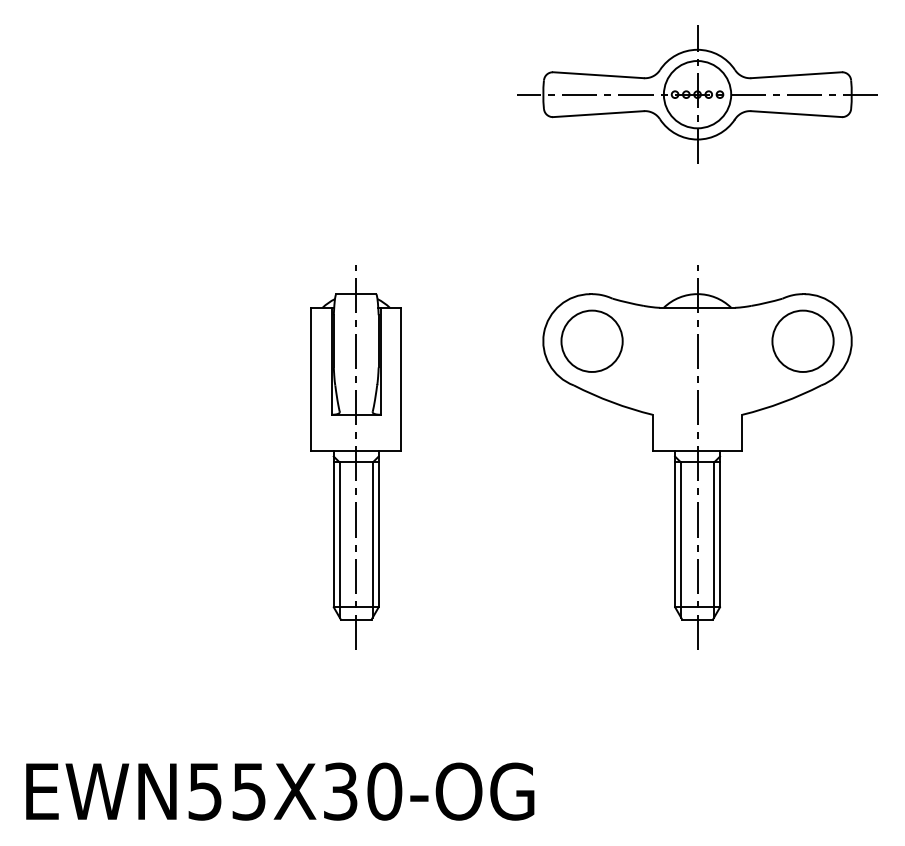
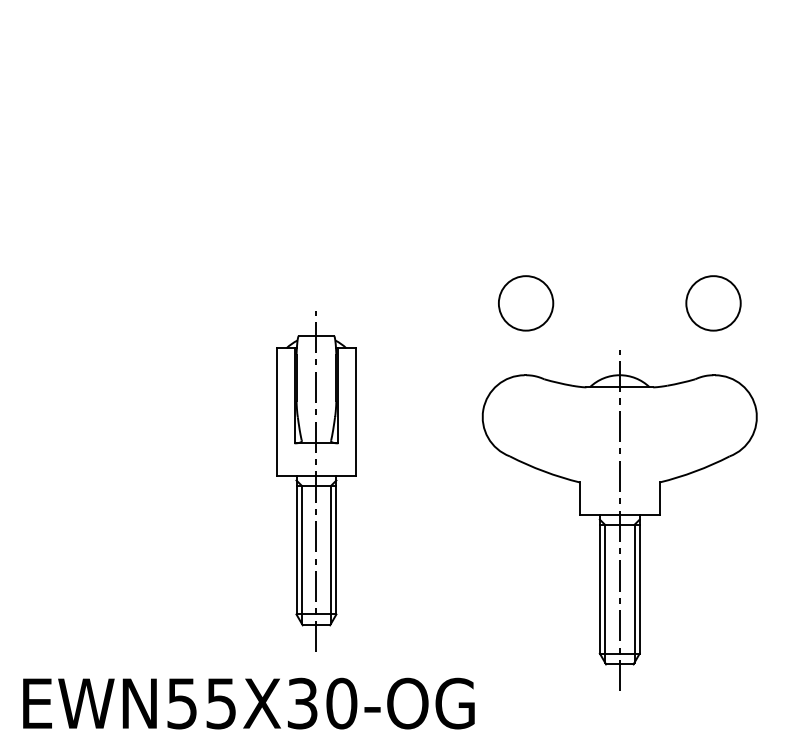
part: (697, 94) -> (619, 84), removed
part: (355, 457) -> (315, 481), moved
part: (697, 457) -> (619, 520), moved

